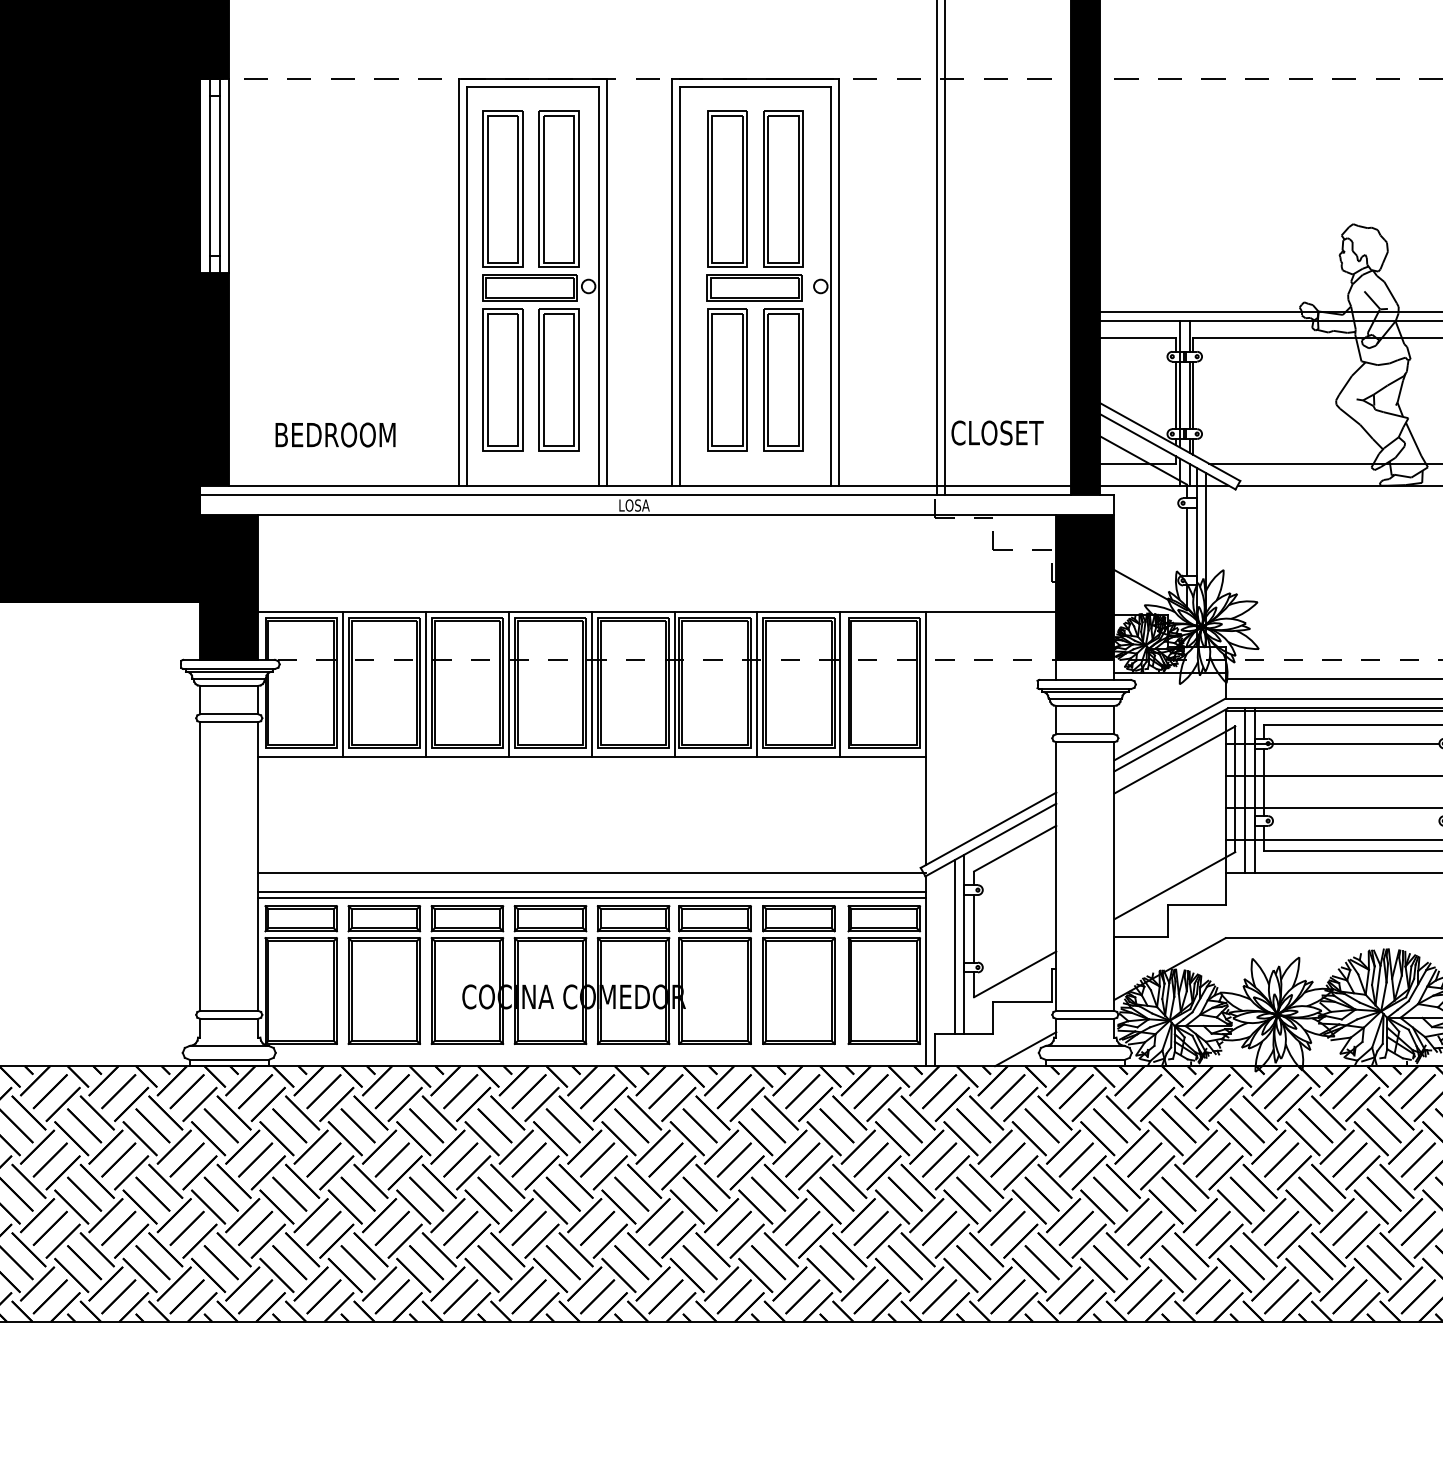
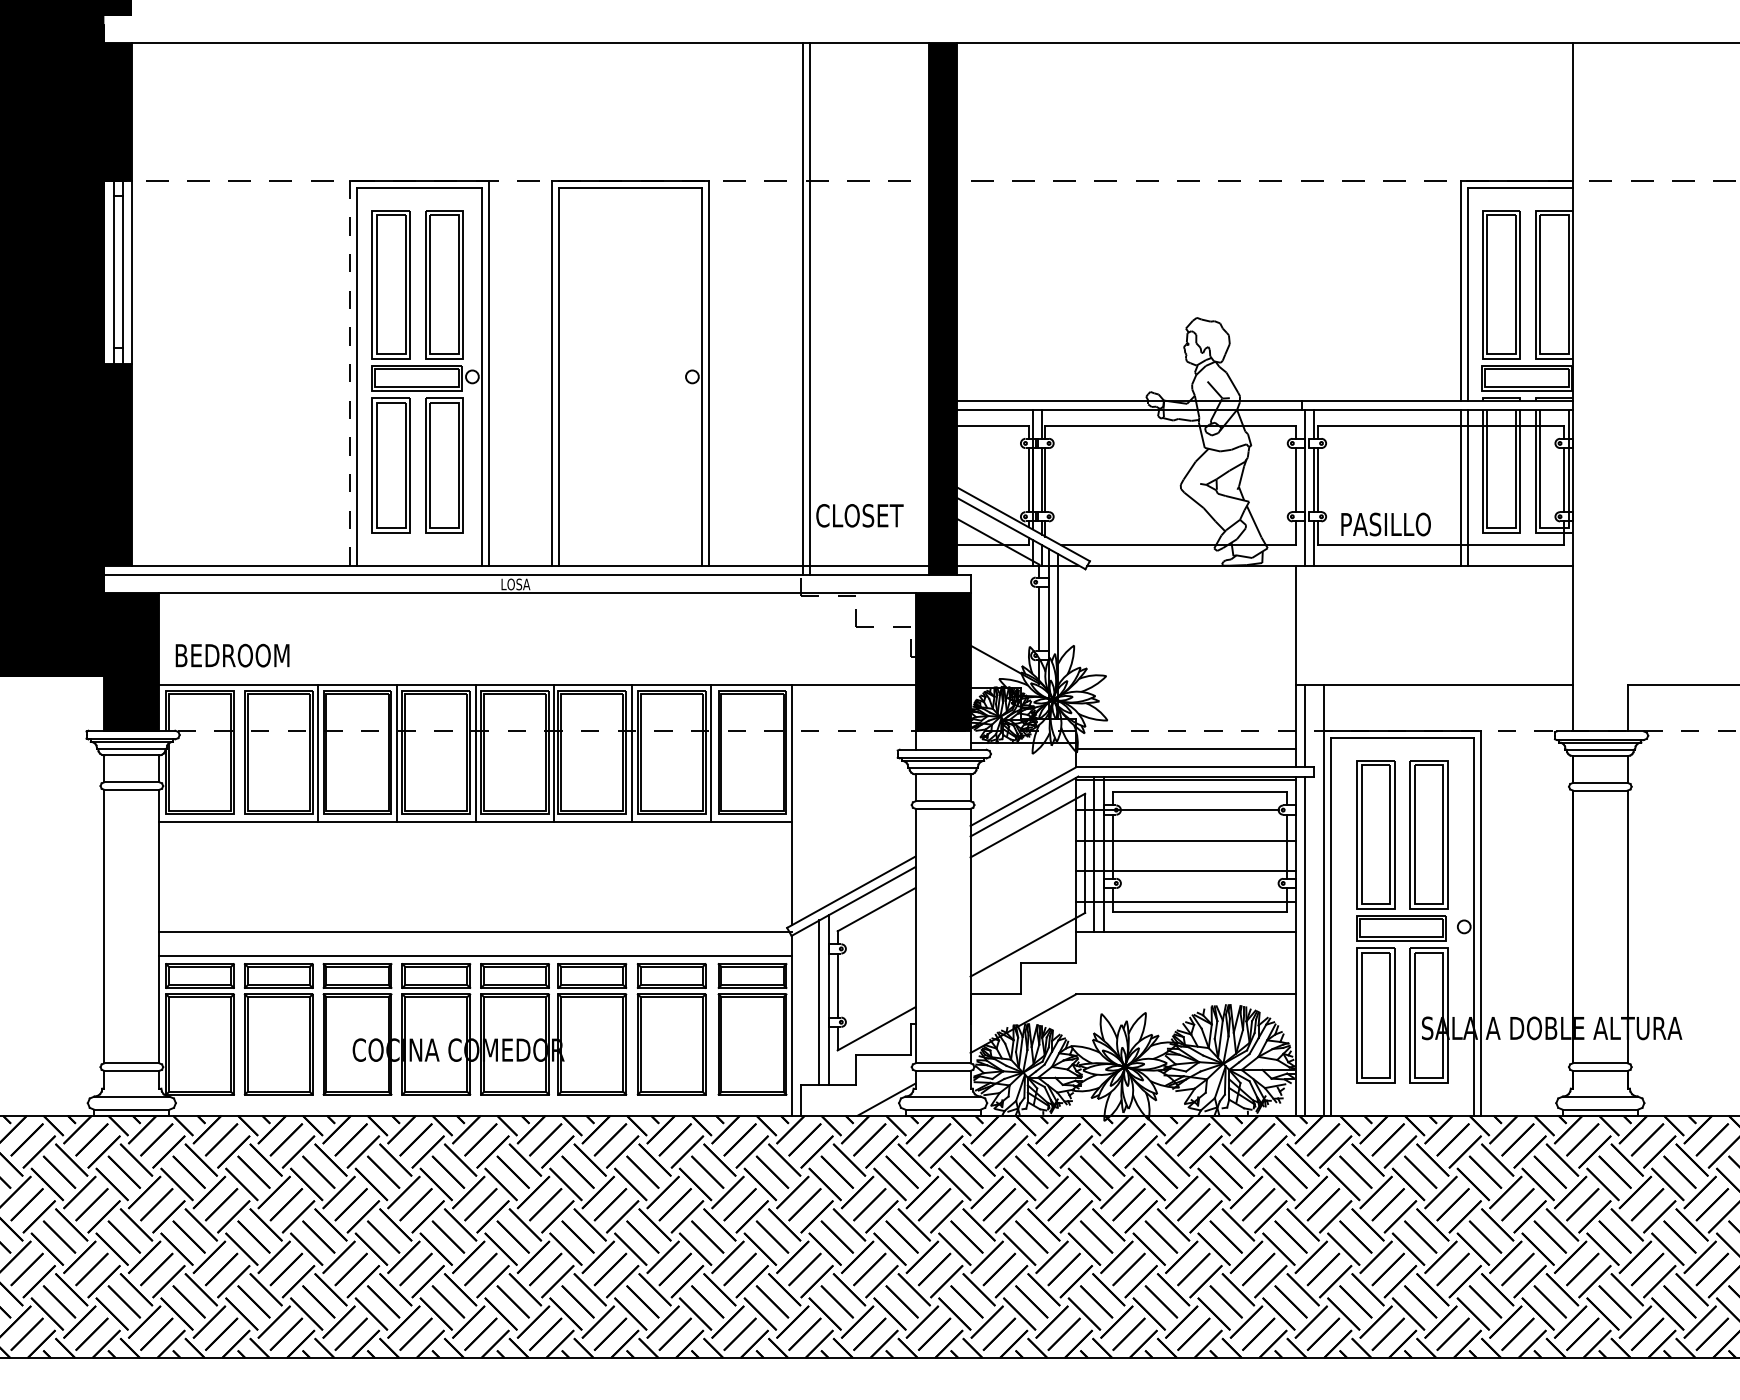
part: (755, 280) -> (630, 371), removed
line: (459, 282) -> (350, 373), solid -> dashed
text: (335, 434) -> (232, 655), moved
line: (342, 683) -> (239, 753), removed
line: (591, 891) -> (475, 950), removed

